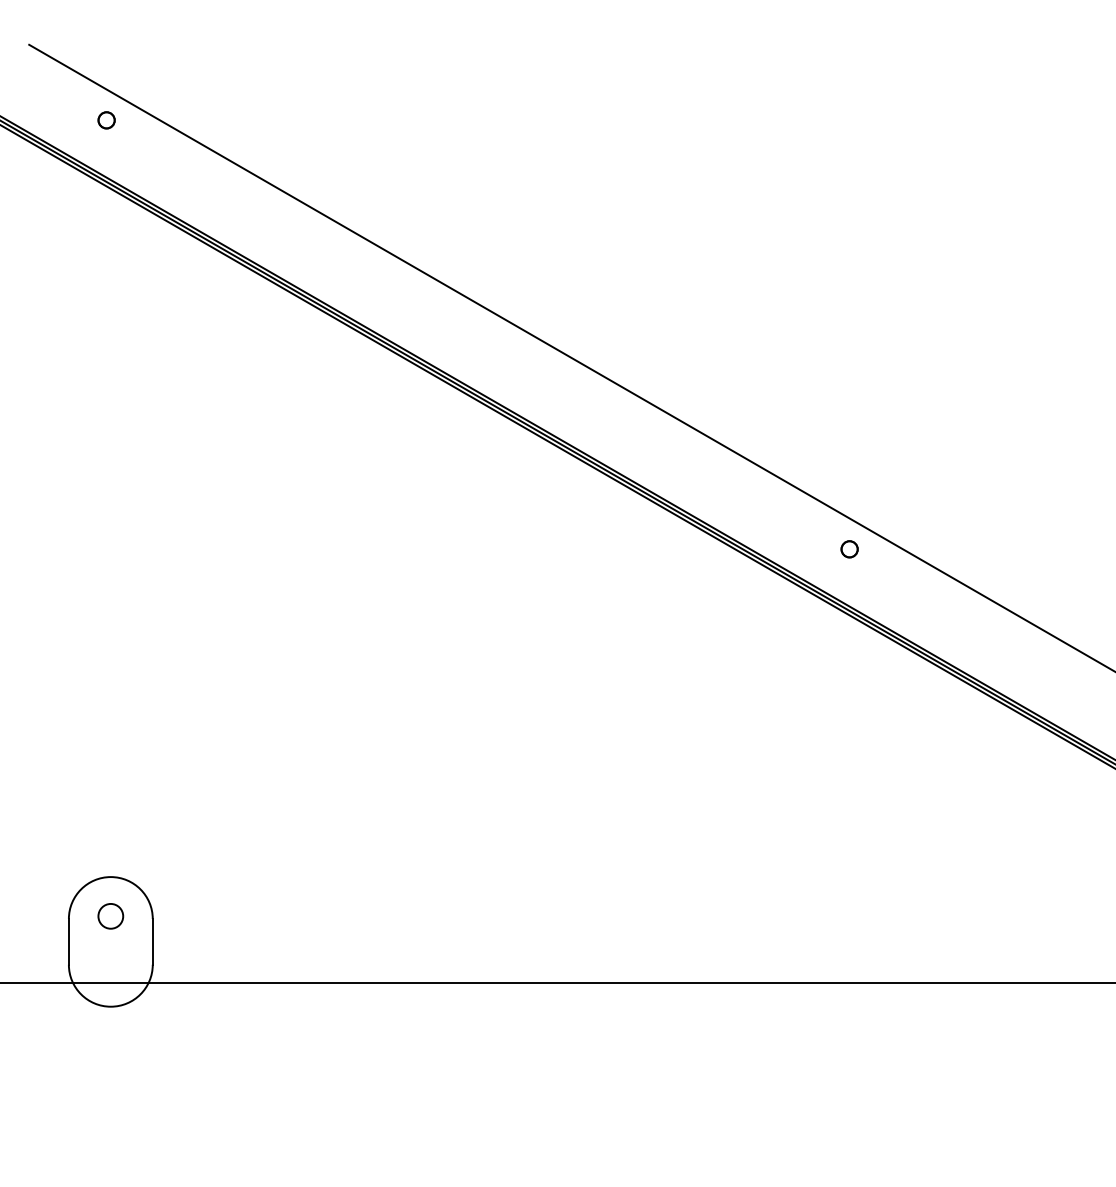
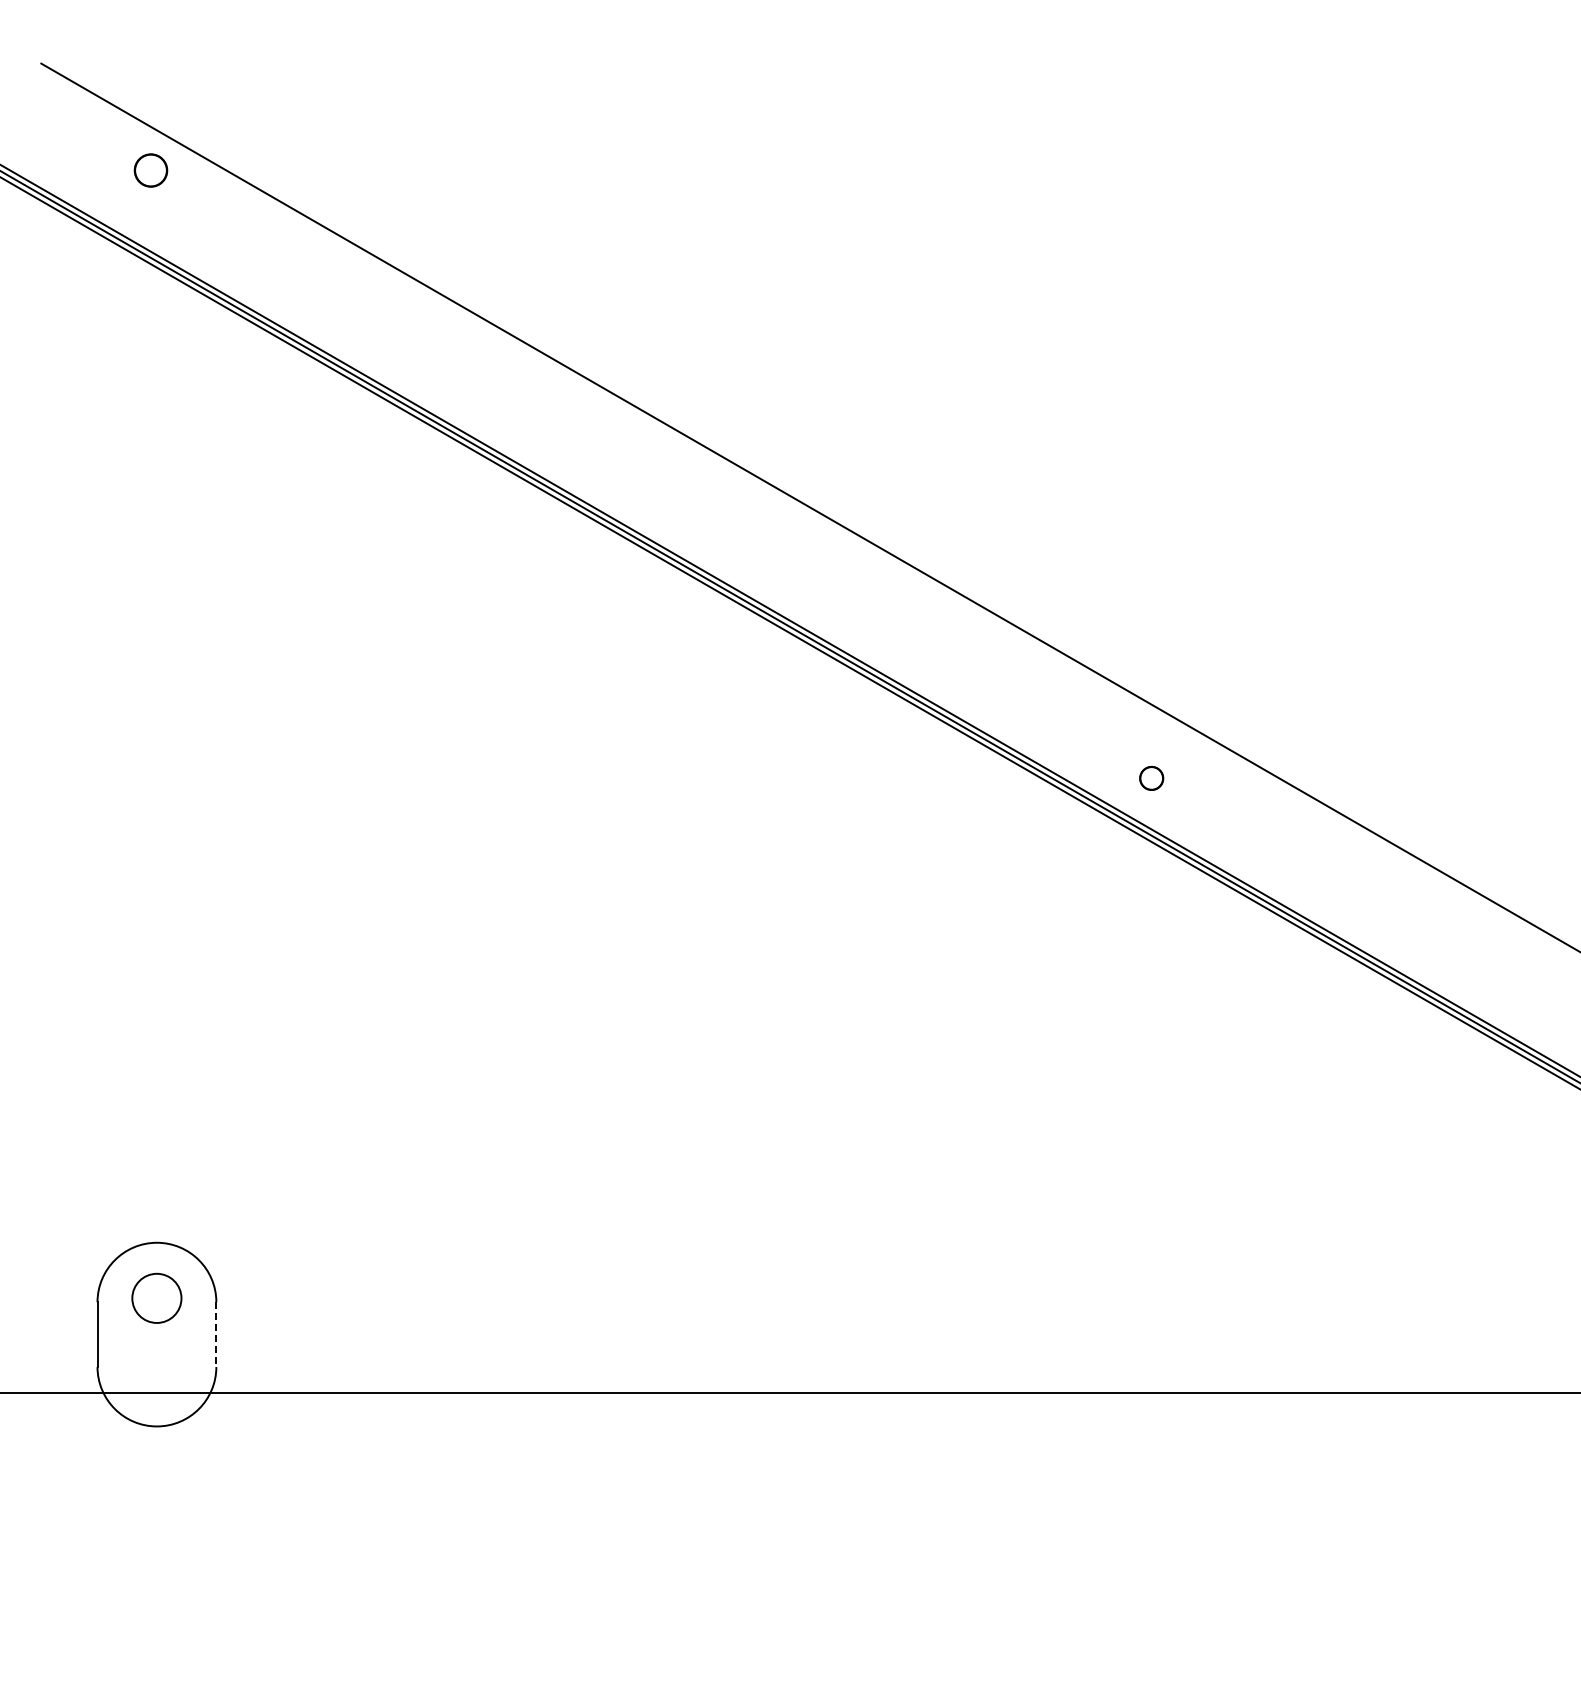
circle: (106, 120) -> (150, 170), size x1.4
circle: (849, 548) -> (1151, 777), moved
circle: (110, 916) -> (156, 1298), size x1.4
line: (152, 942) -> (216, 1335), solid -> dashed

